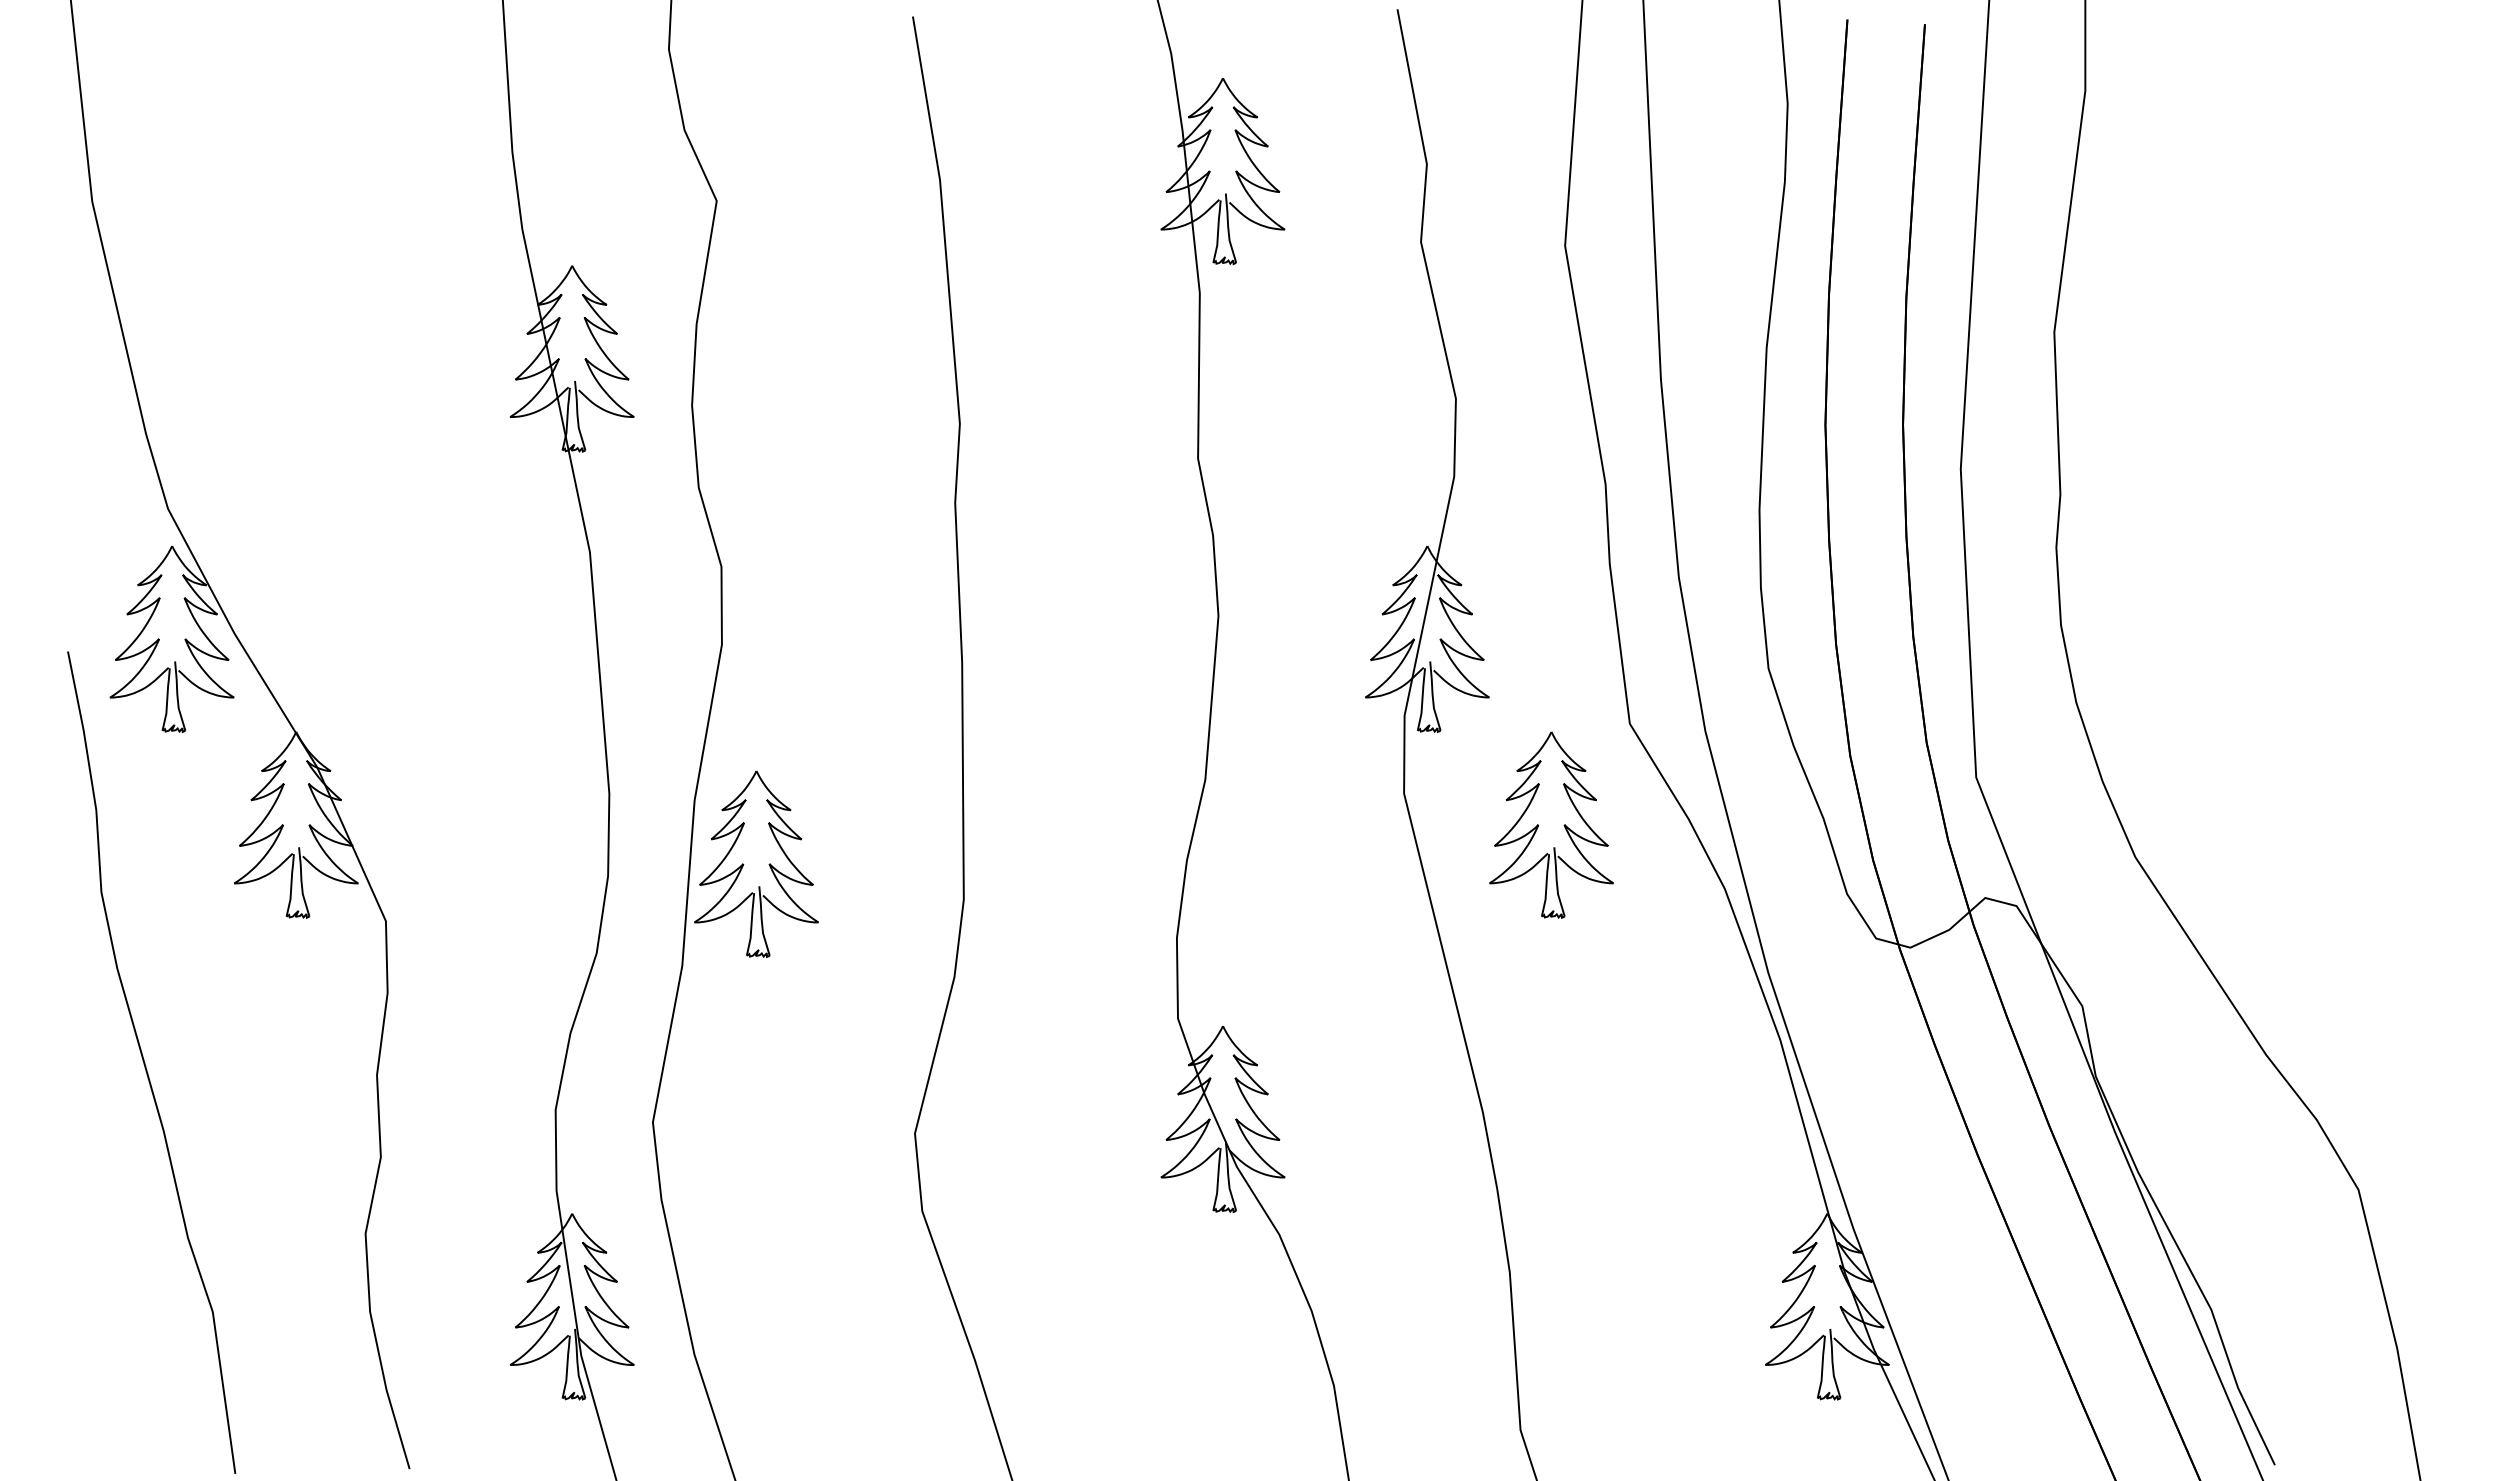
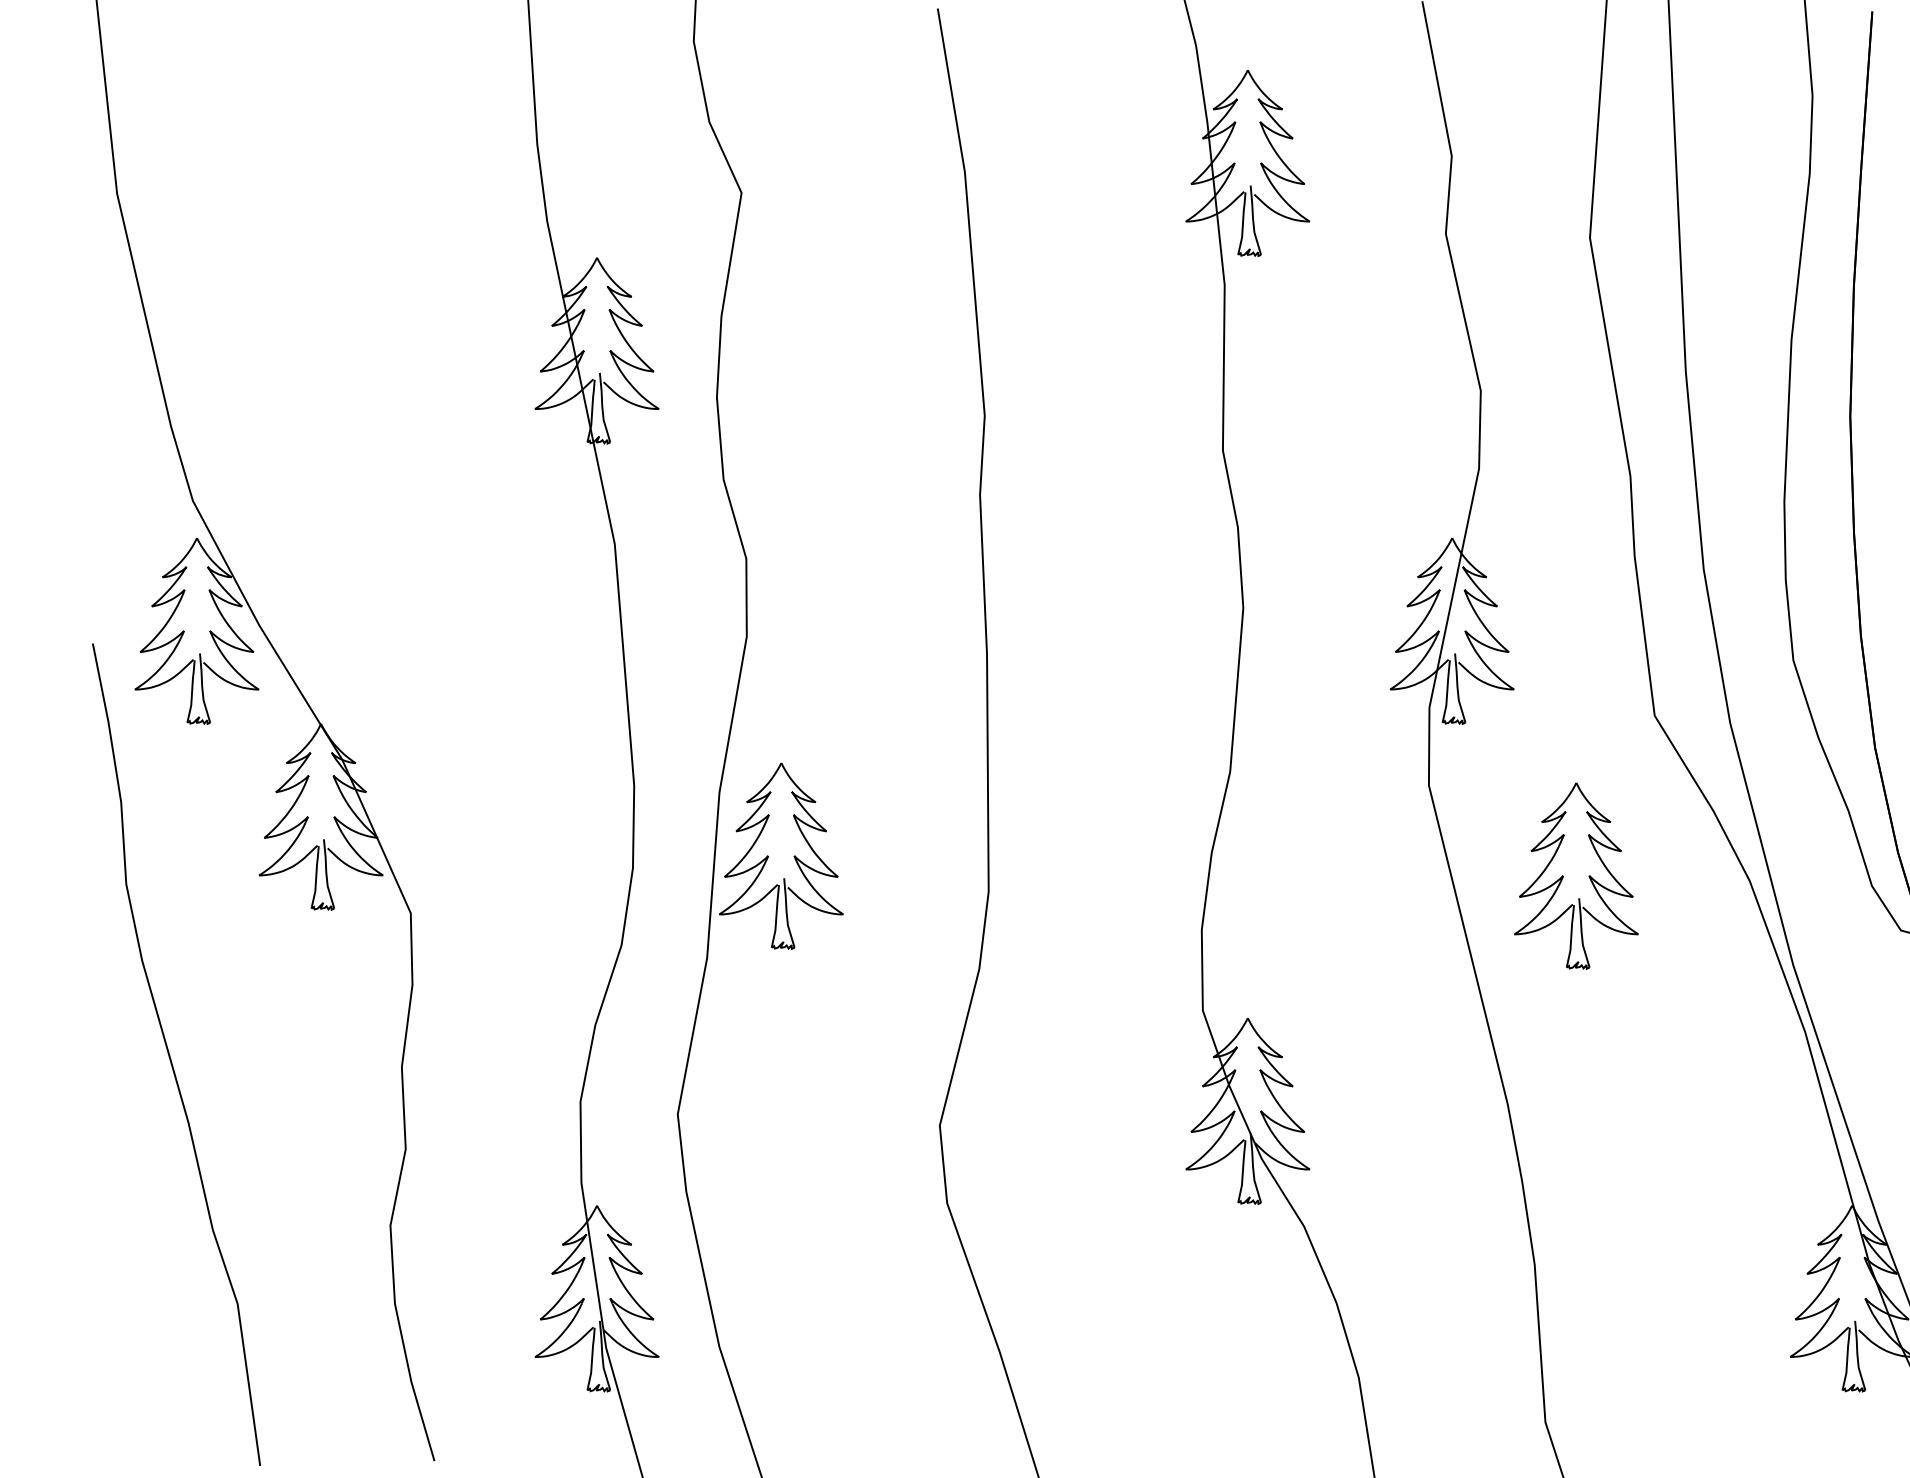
part: (1551, 824) -> (1576, 875), moved

